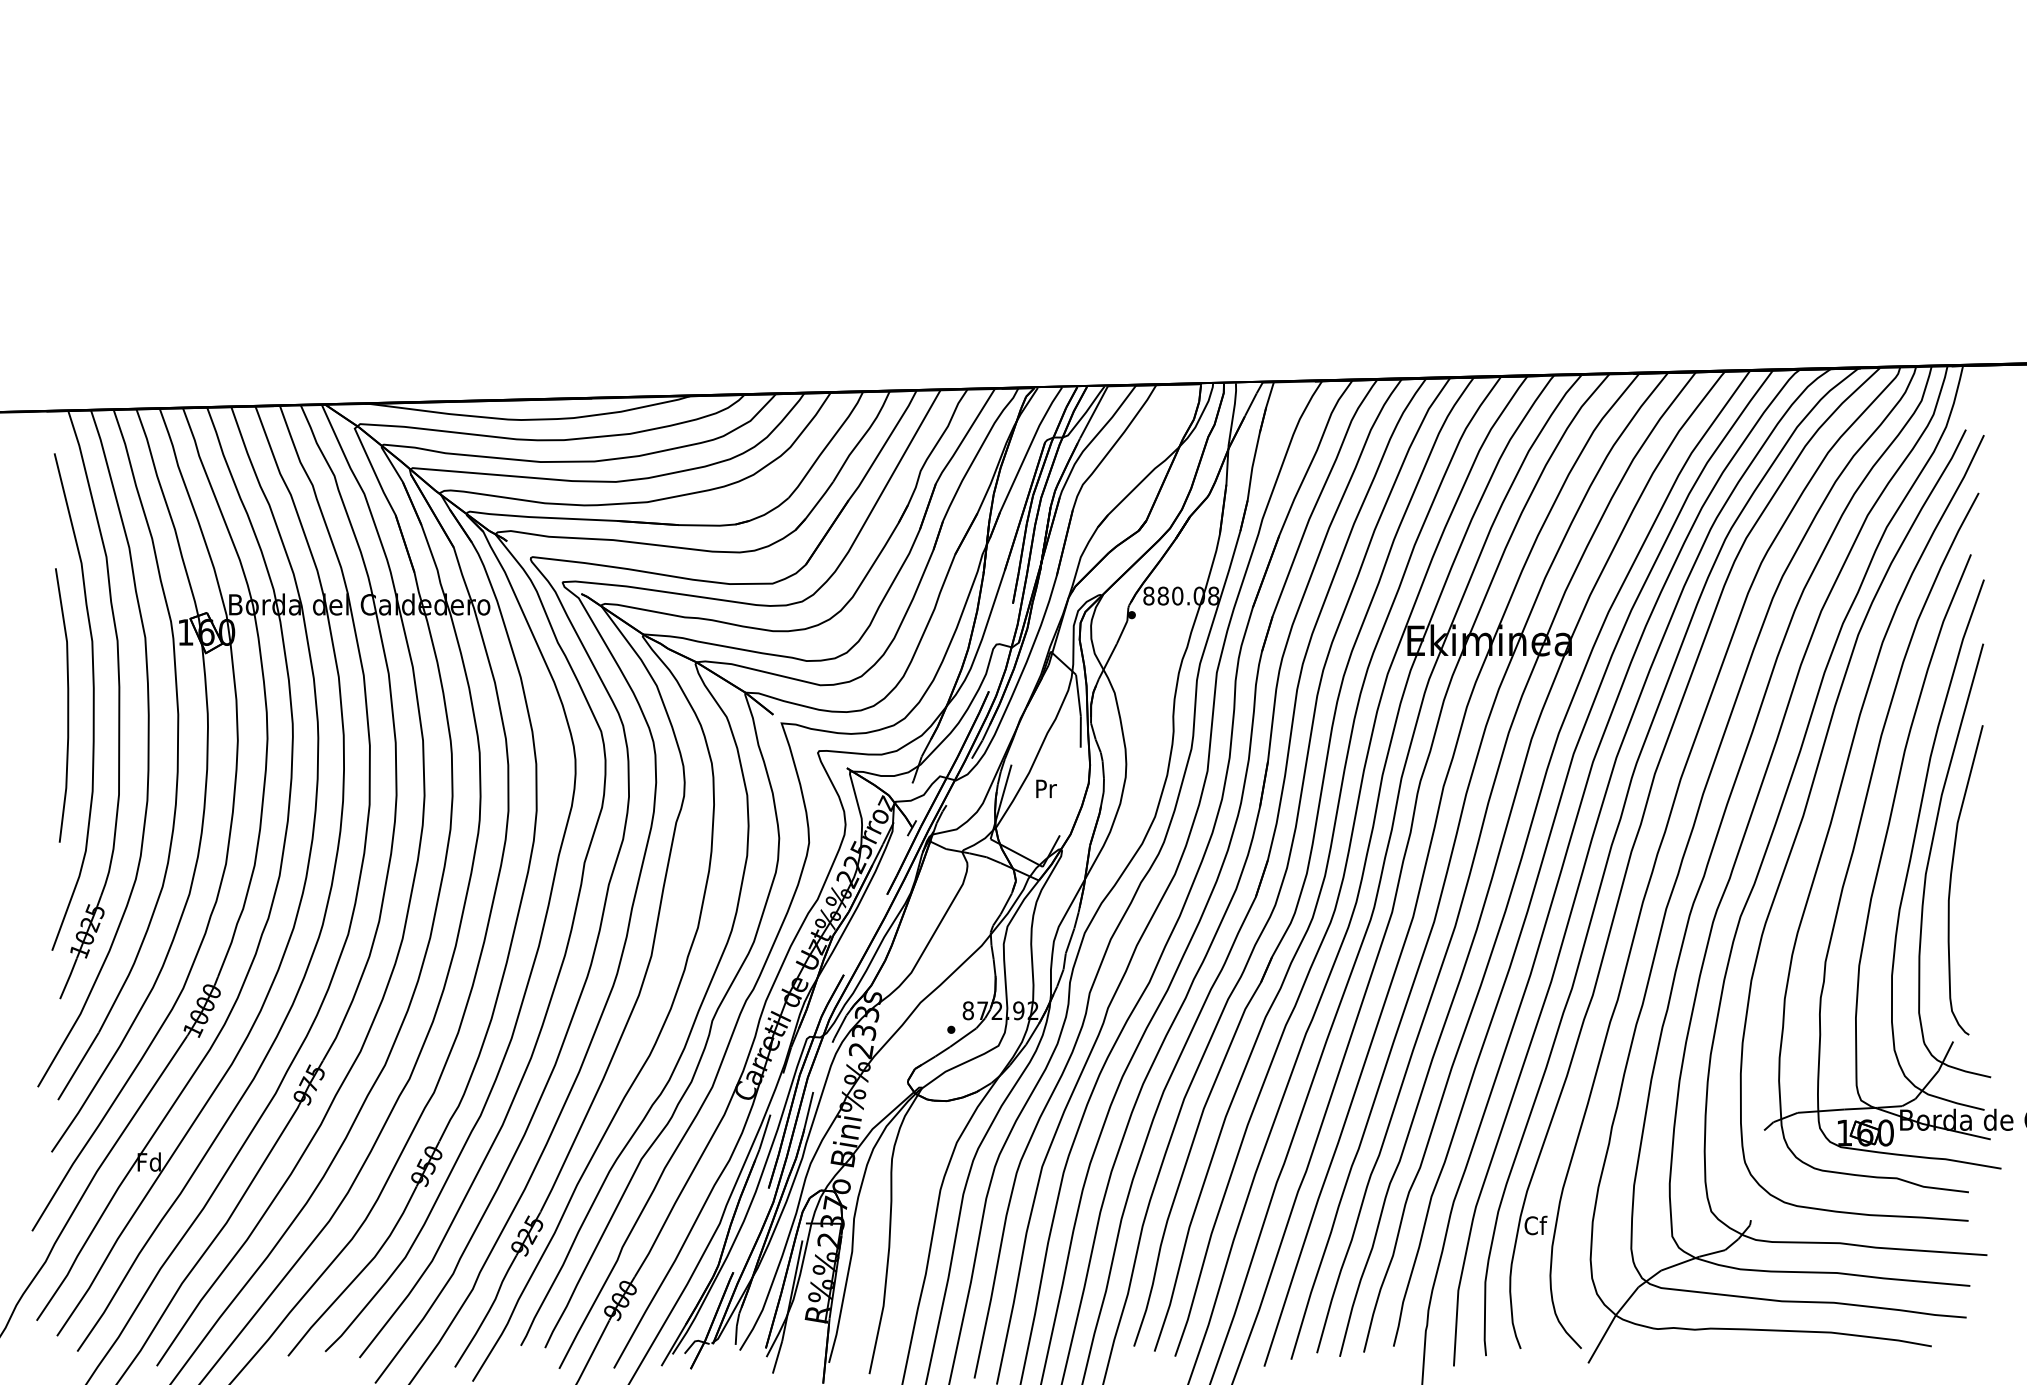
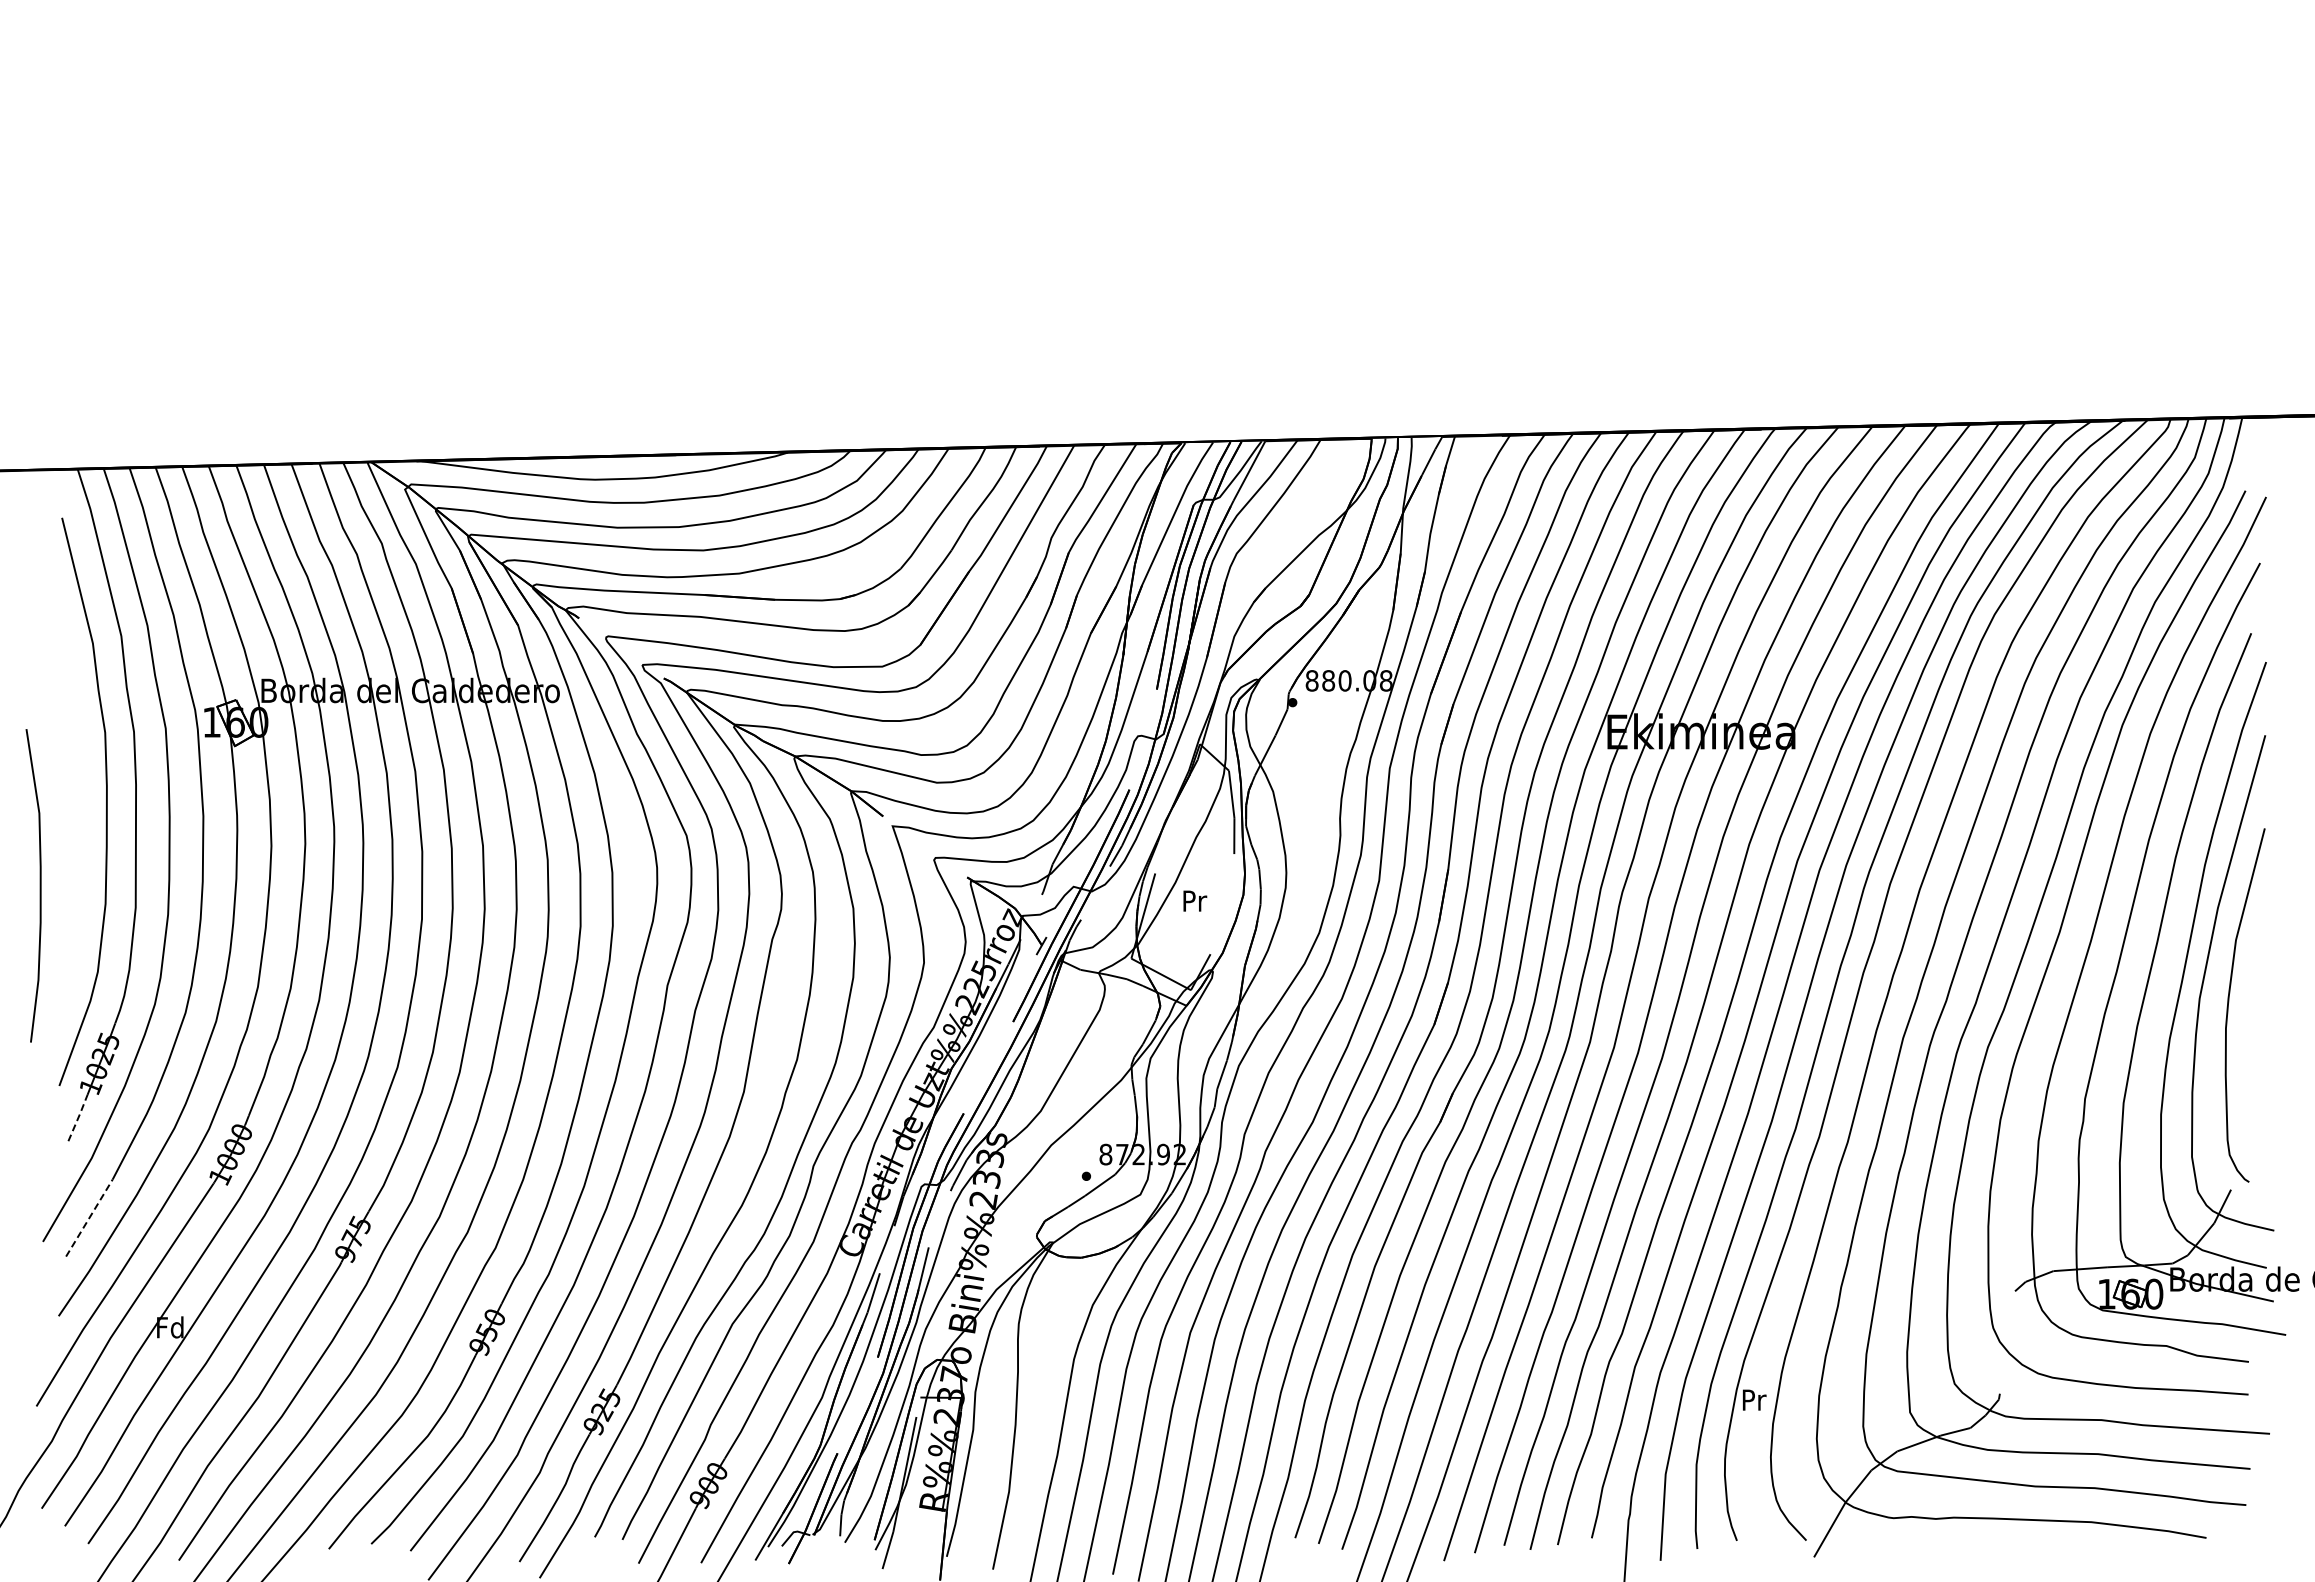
curve: (67, 705) -> (39, 885), moved
line: (68, 978) -> (78, 1117), solid -> dashed
line: (78, 1065) -> (89, 1217), solid -> dashed
text: (1536, 1225) -> (1754, 1399), Cf -> Pr

